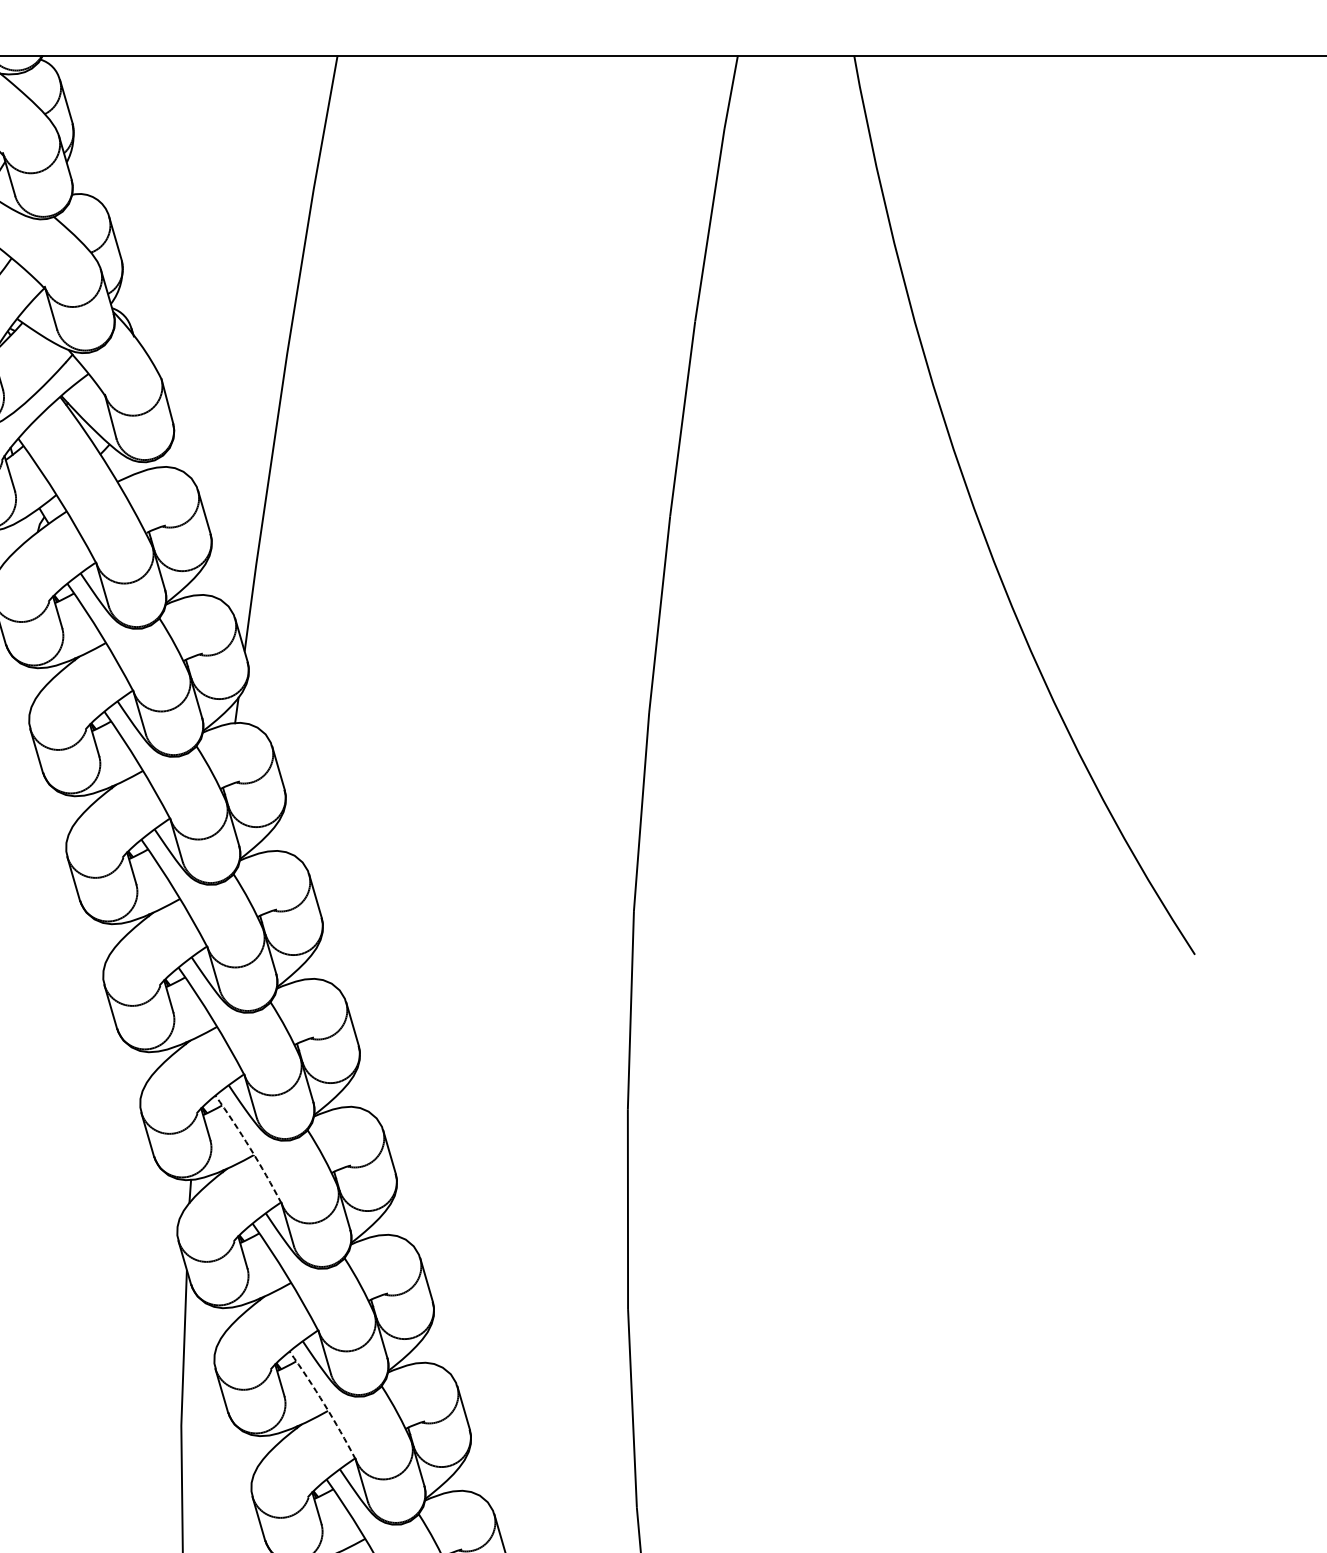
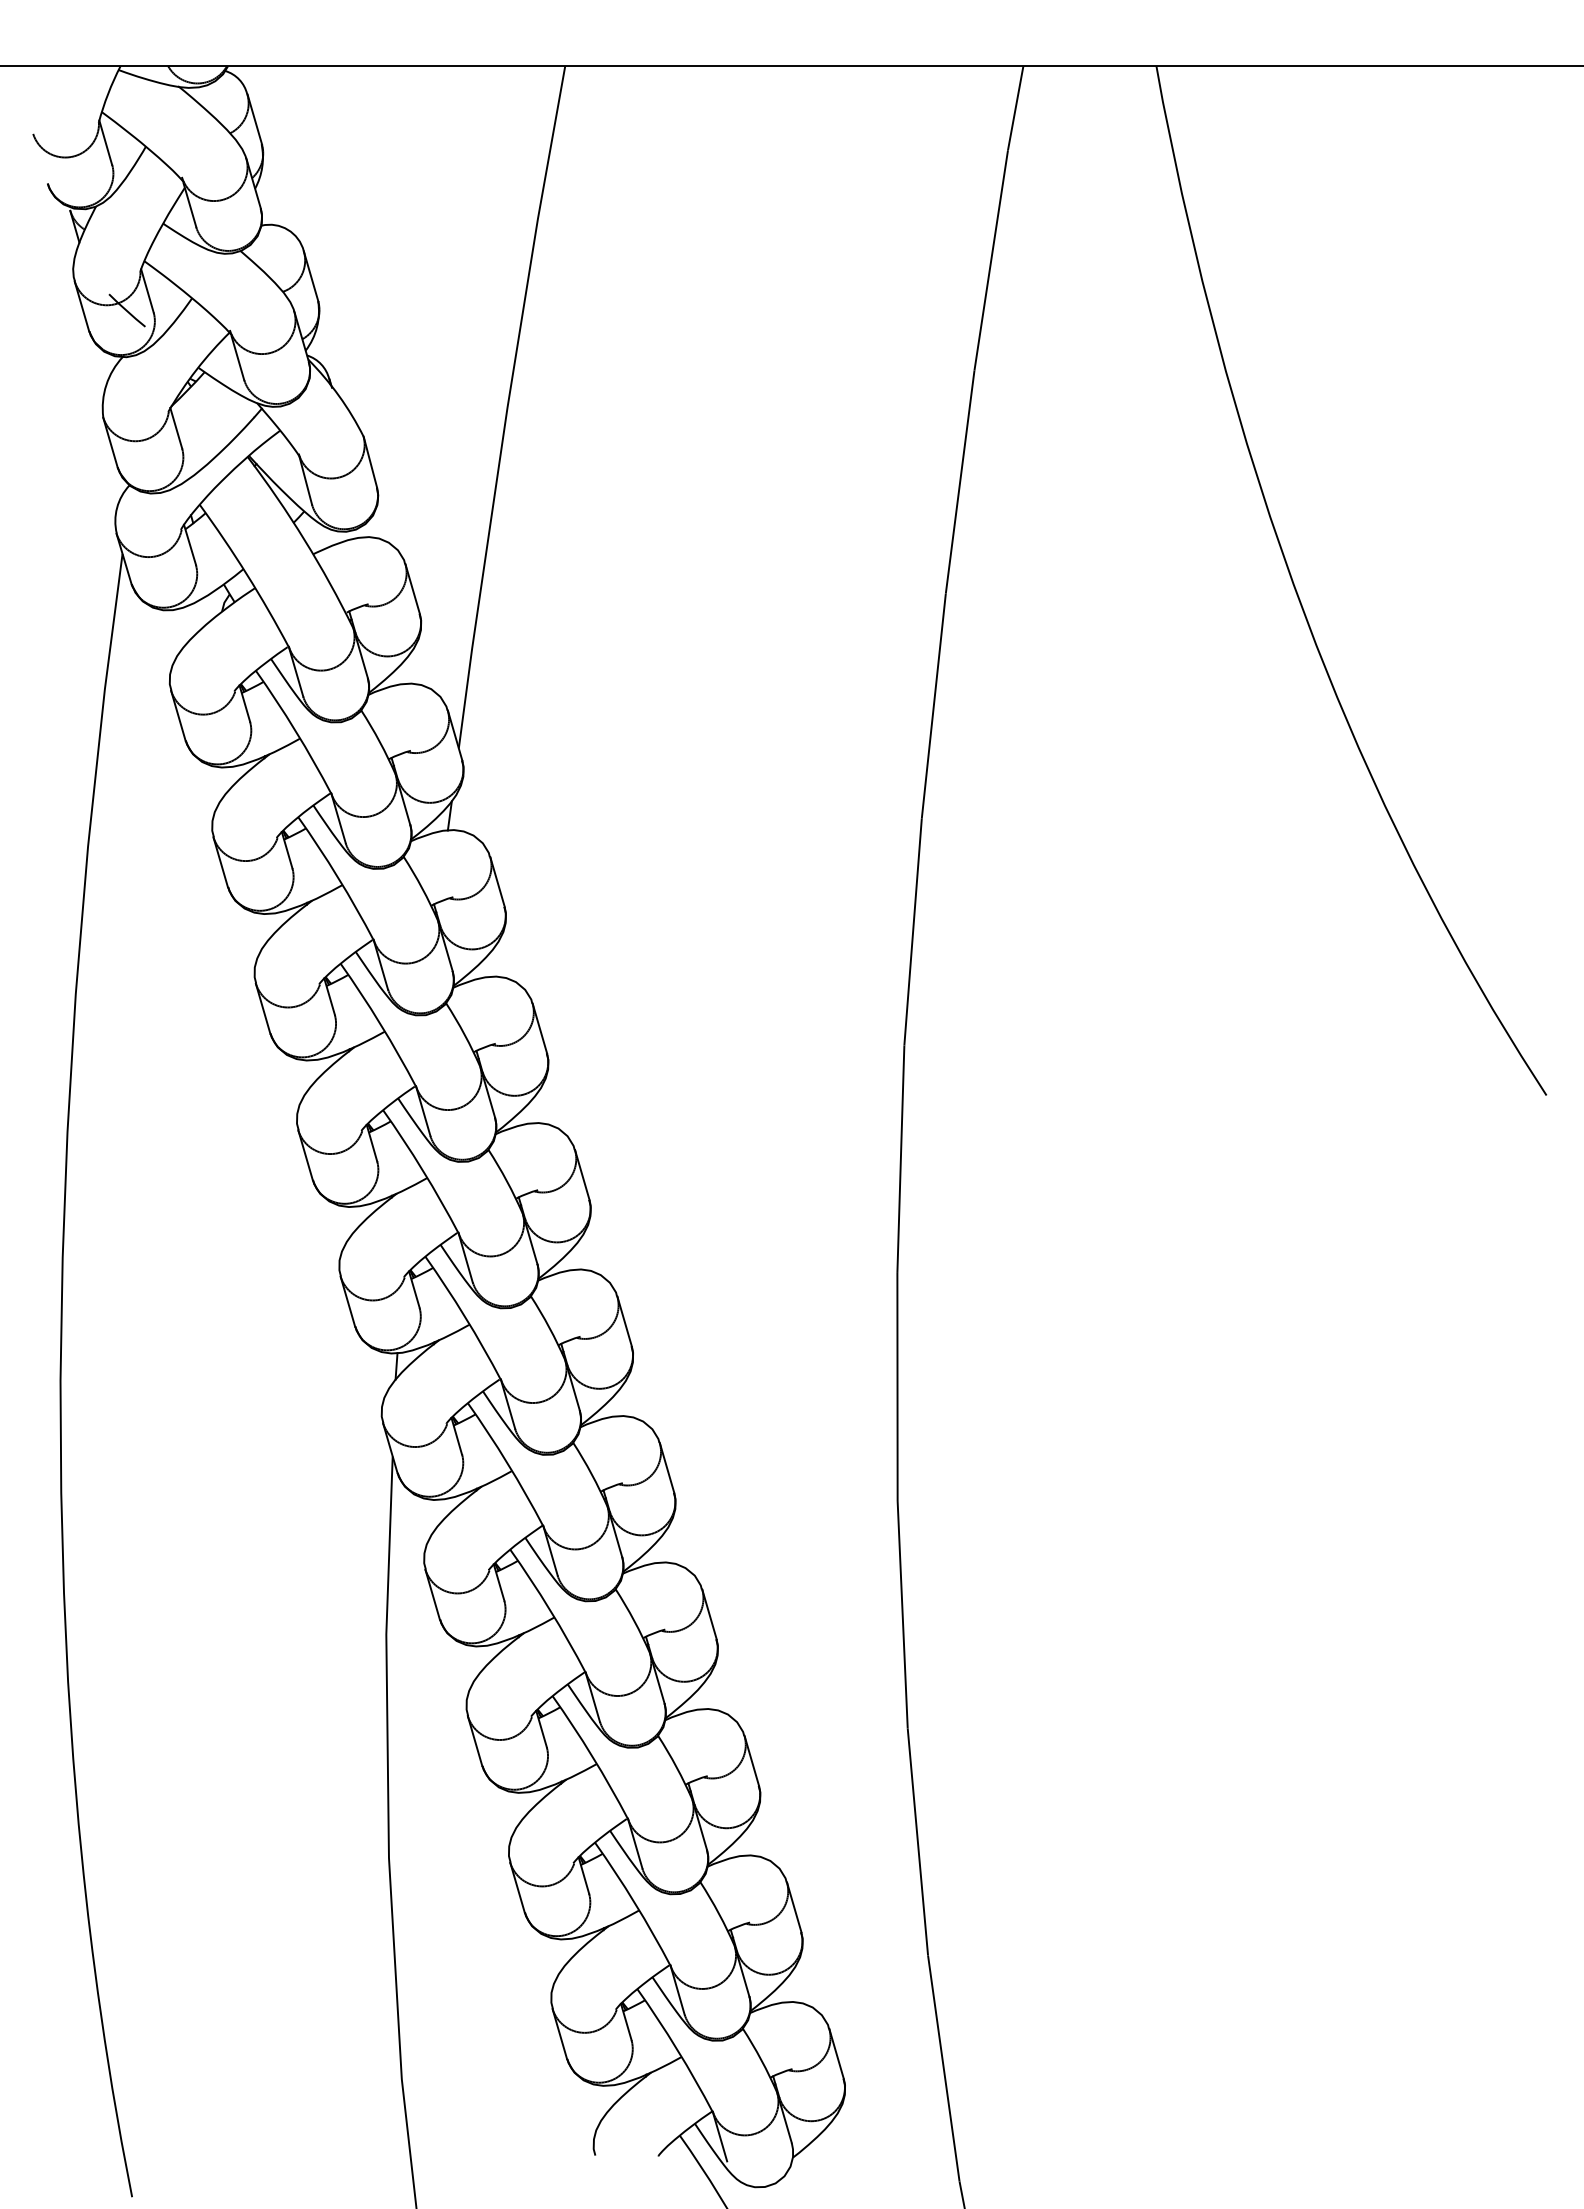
arc: (250, 1148) -> (465, 1317), dashed -> solid
arc: (324, 1404) -> (550, 1610), dashed -> solid

